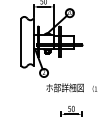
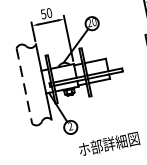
line: (21, 42) -> (24, 86), solid -> dashed

